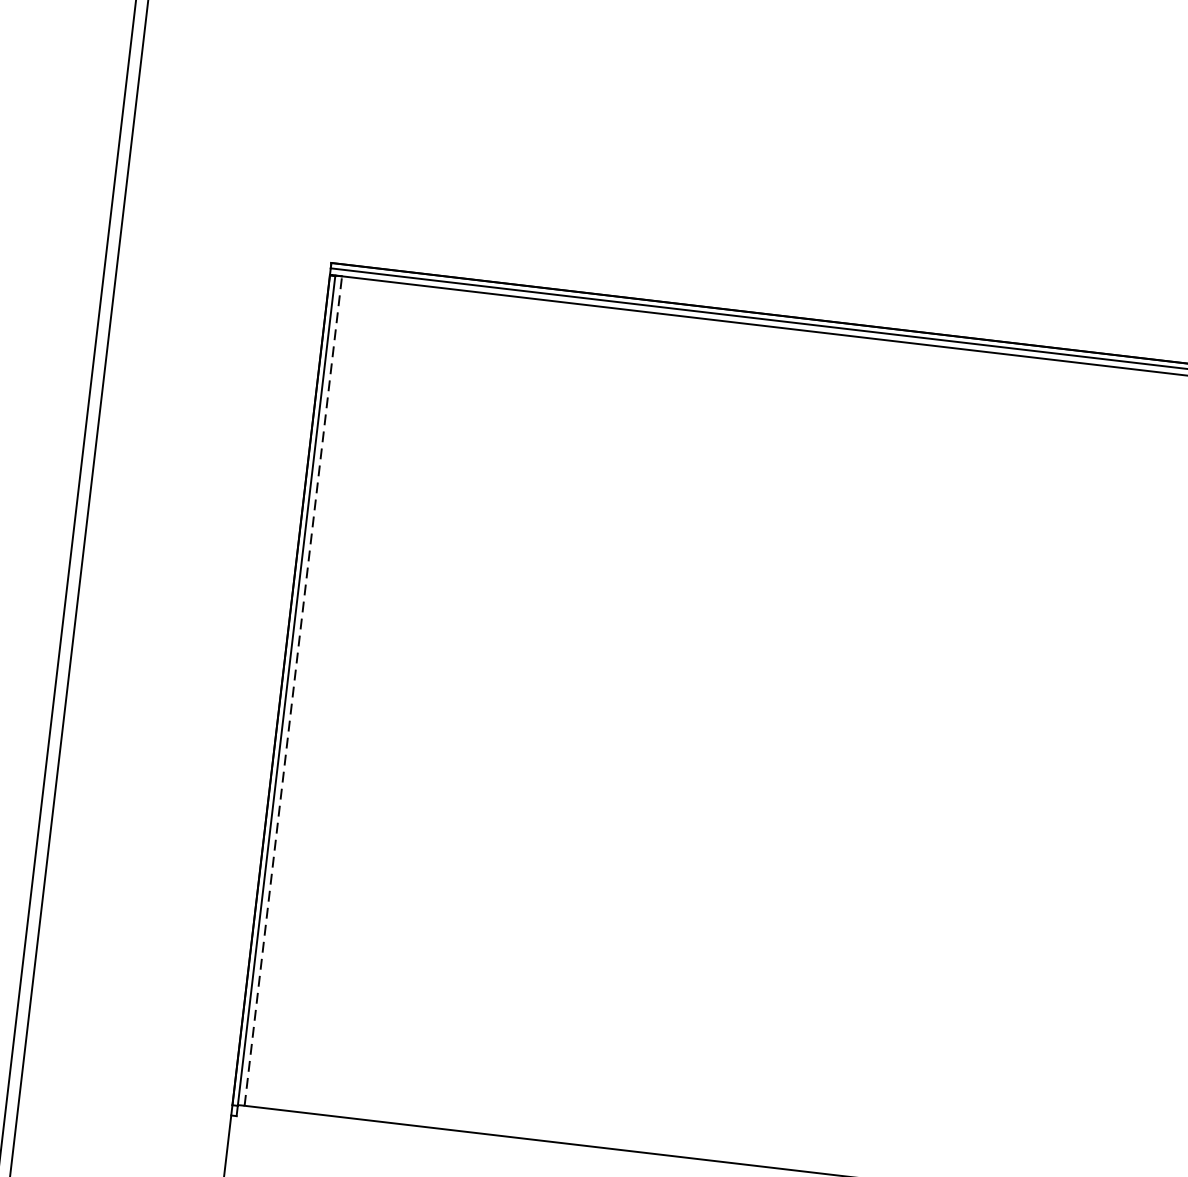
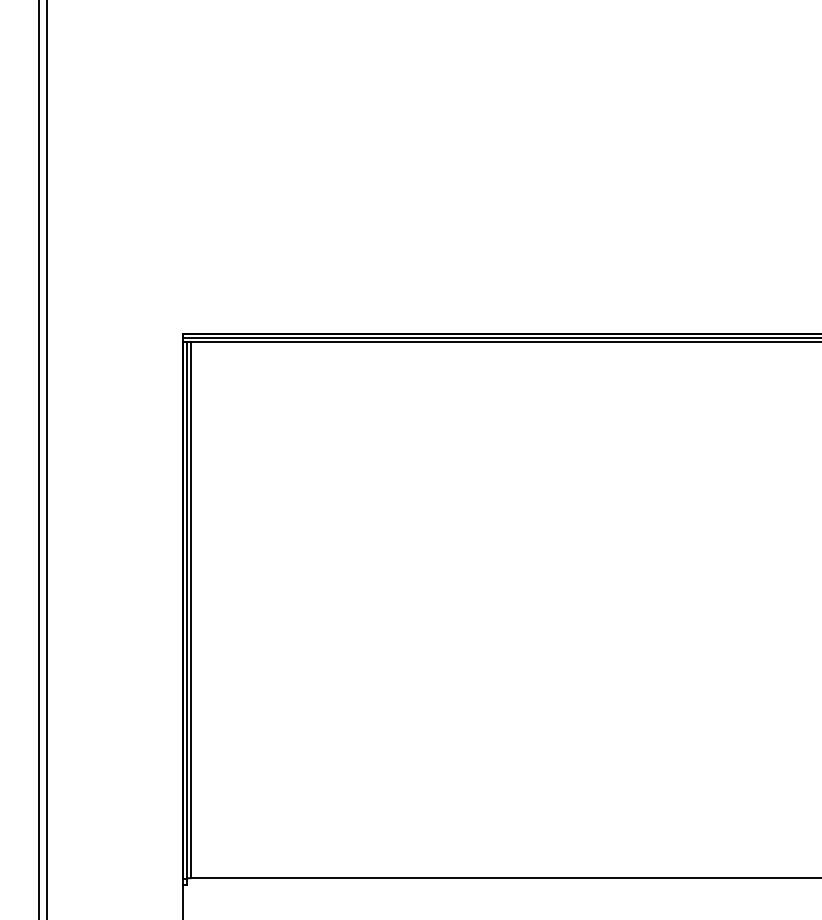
line: (293, 690) -> (191, 609), dashed -> solid

